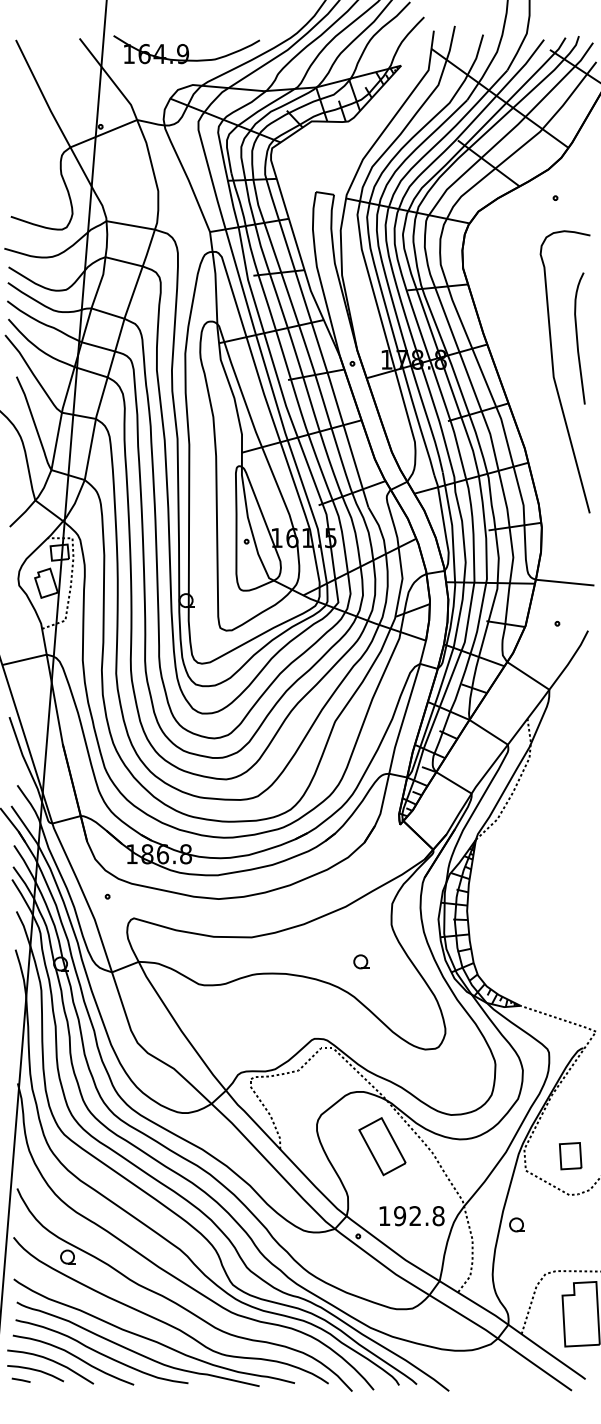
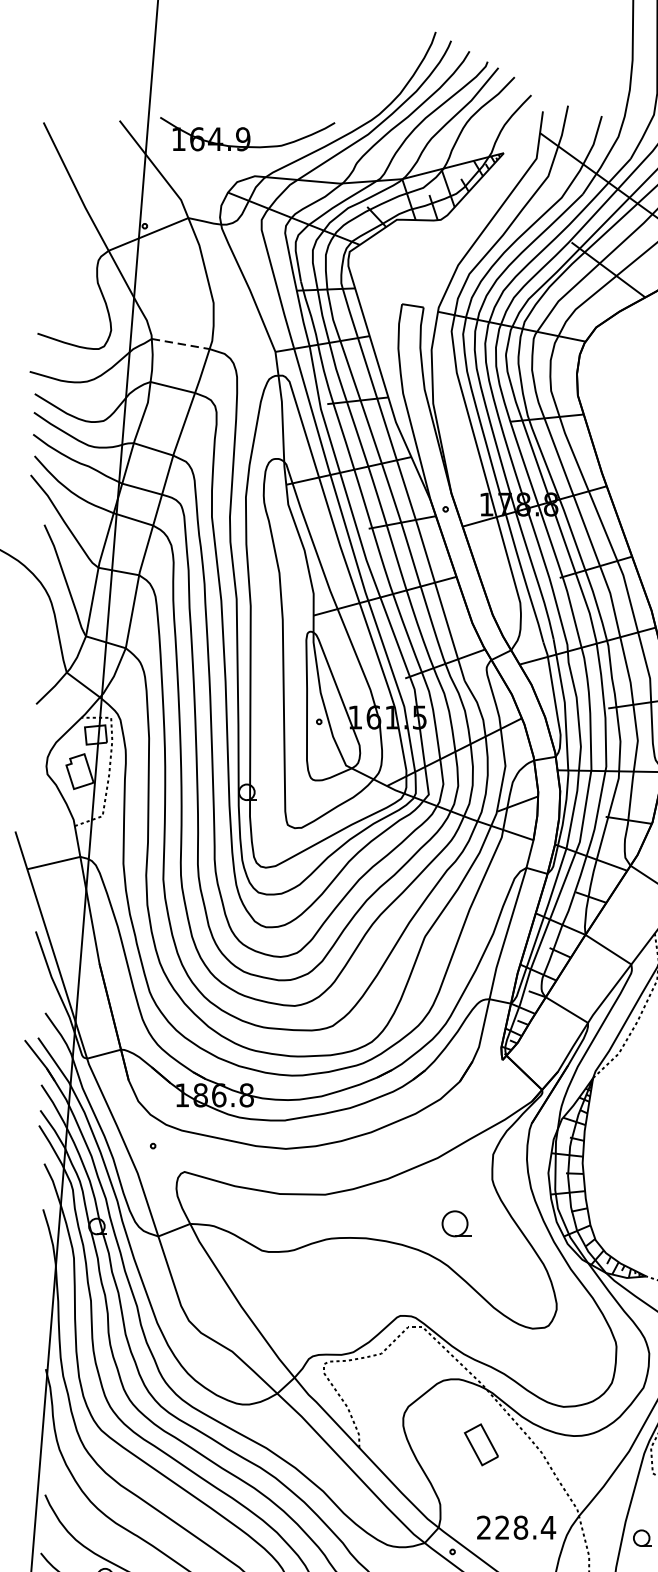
line: (130, 225) -> (180, 344), solid -> dashed
part: (361, 961) -> (456, 1223), size x1.6
part: (382, 1146) -> (481, 1444), size x0.6
text: (411, 1216) -> (516, 1528), 192.8 -> 228.4

